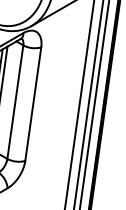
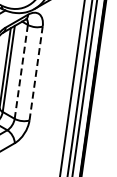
line: (15, 102) -> (21, 72), solid -> dashed
line: (33, 102) -> (36, 72), solid -> dashed

